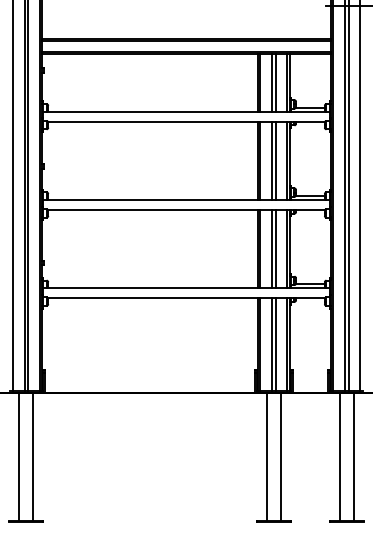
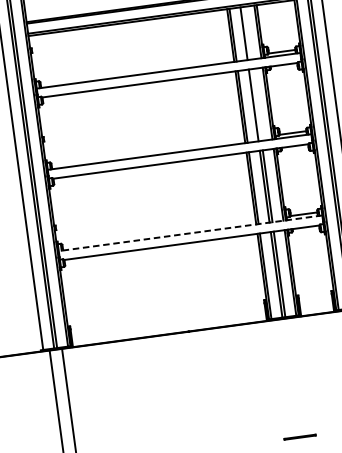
line: (275, 82) -> (246, 32), removed
line: (275, 160) -> (256, 104), removed
line: (186, 288) -> (190, 233), solid -> dashed
line: (267, 456) -> (286, 378), removed
line: (280, 456) -> (298, 376), removed

